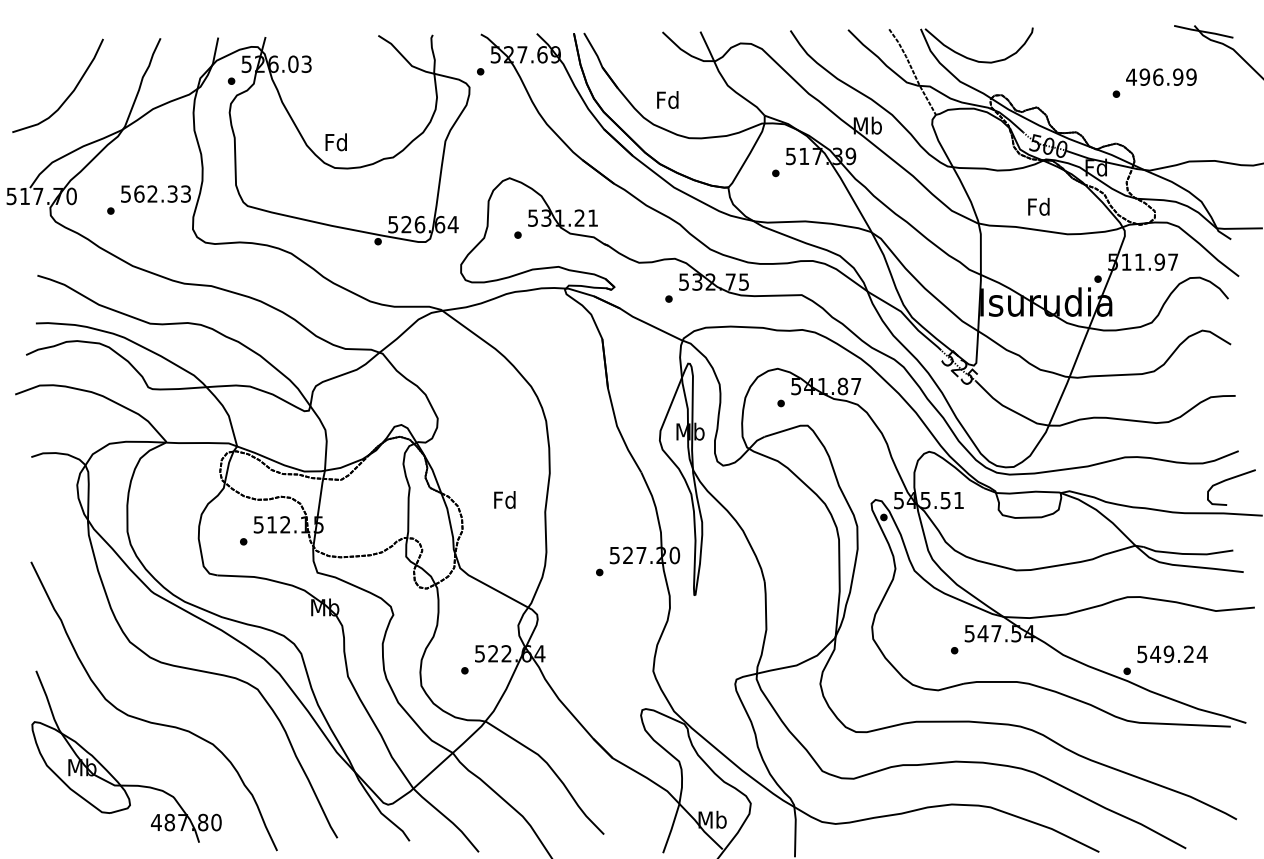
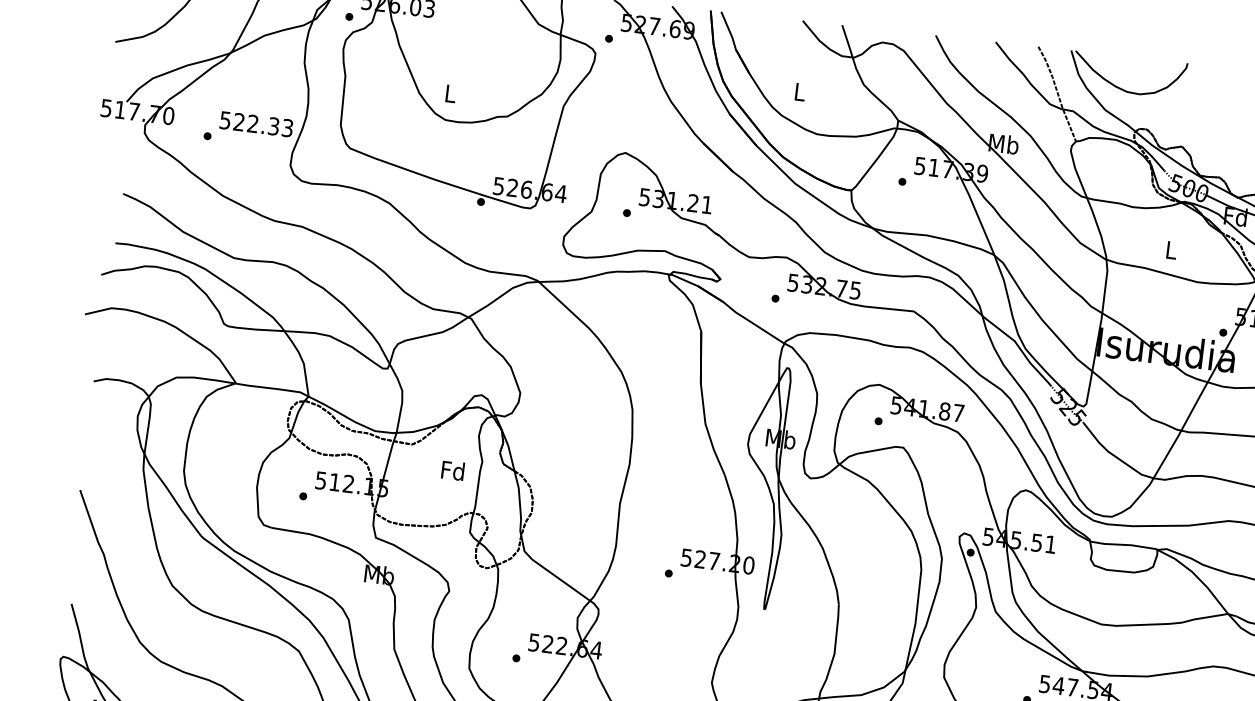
text: (667, 99) -> (799, 91), Fd -> L
text: (335, 142) -> (449, 93), Fd -> L
text: (139, 193) -> (239, 121), 562.33 -> 522.33
text: (1038, 206) -> (1170, 249), Fd -> L
text: (504, 499) -> (452, 470), moved

